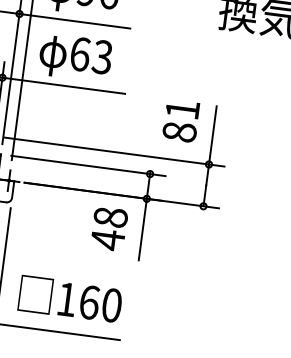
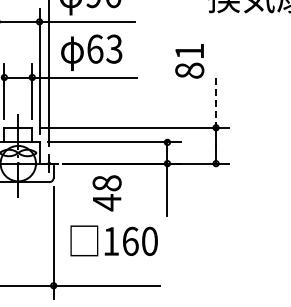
text: (180, 121) -> (189, 61), moved
line: (213, 135) -> (216, 102), solid -> dashed
text: (108, 229) -> (106, 193), moved
text: (69, 298) -> (113, 240), moved

